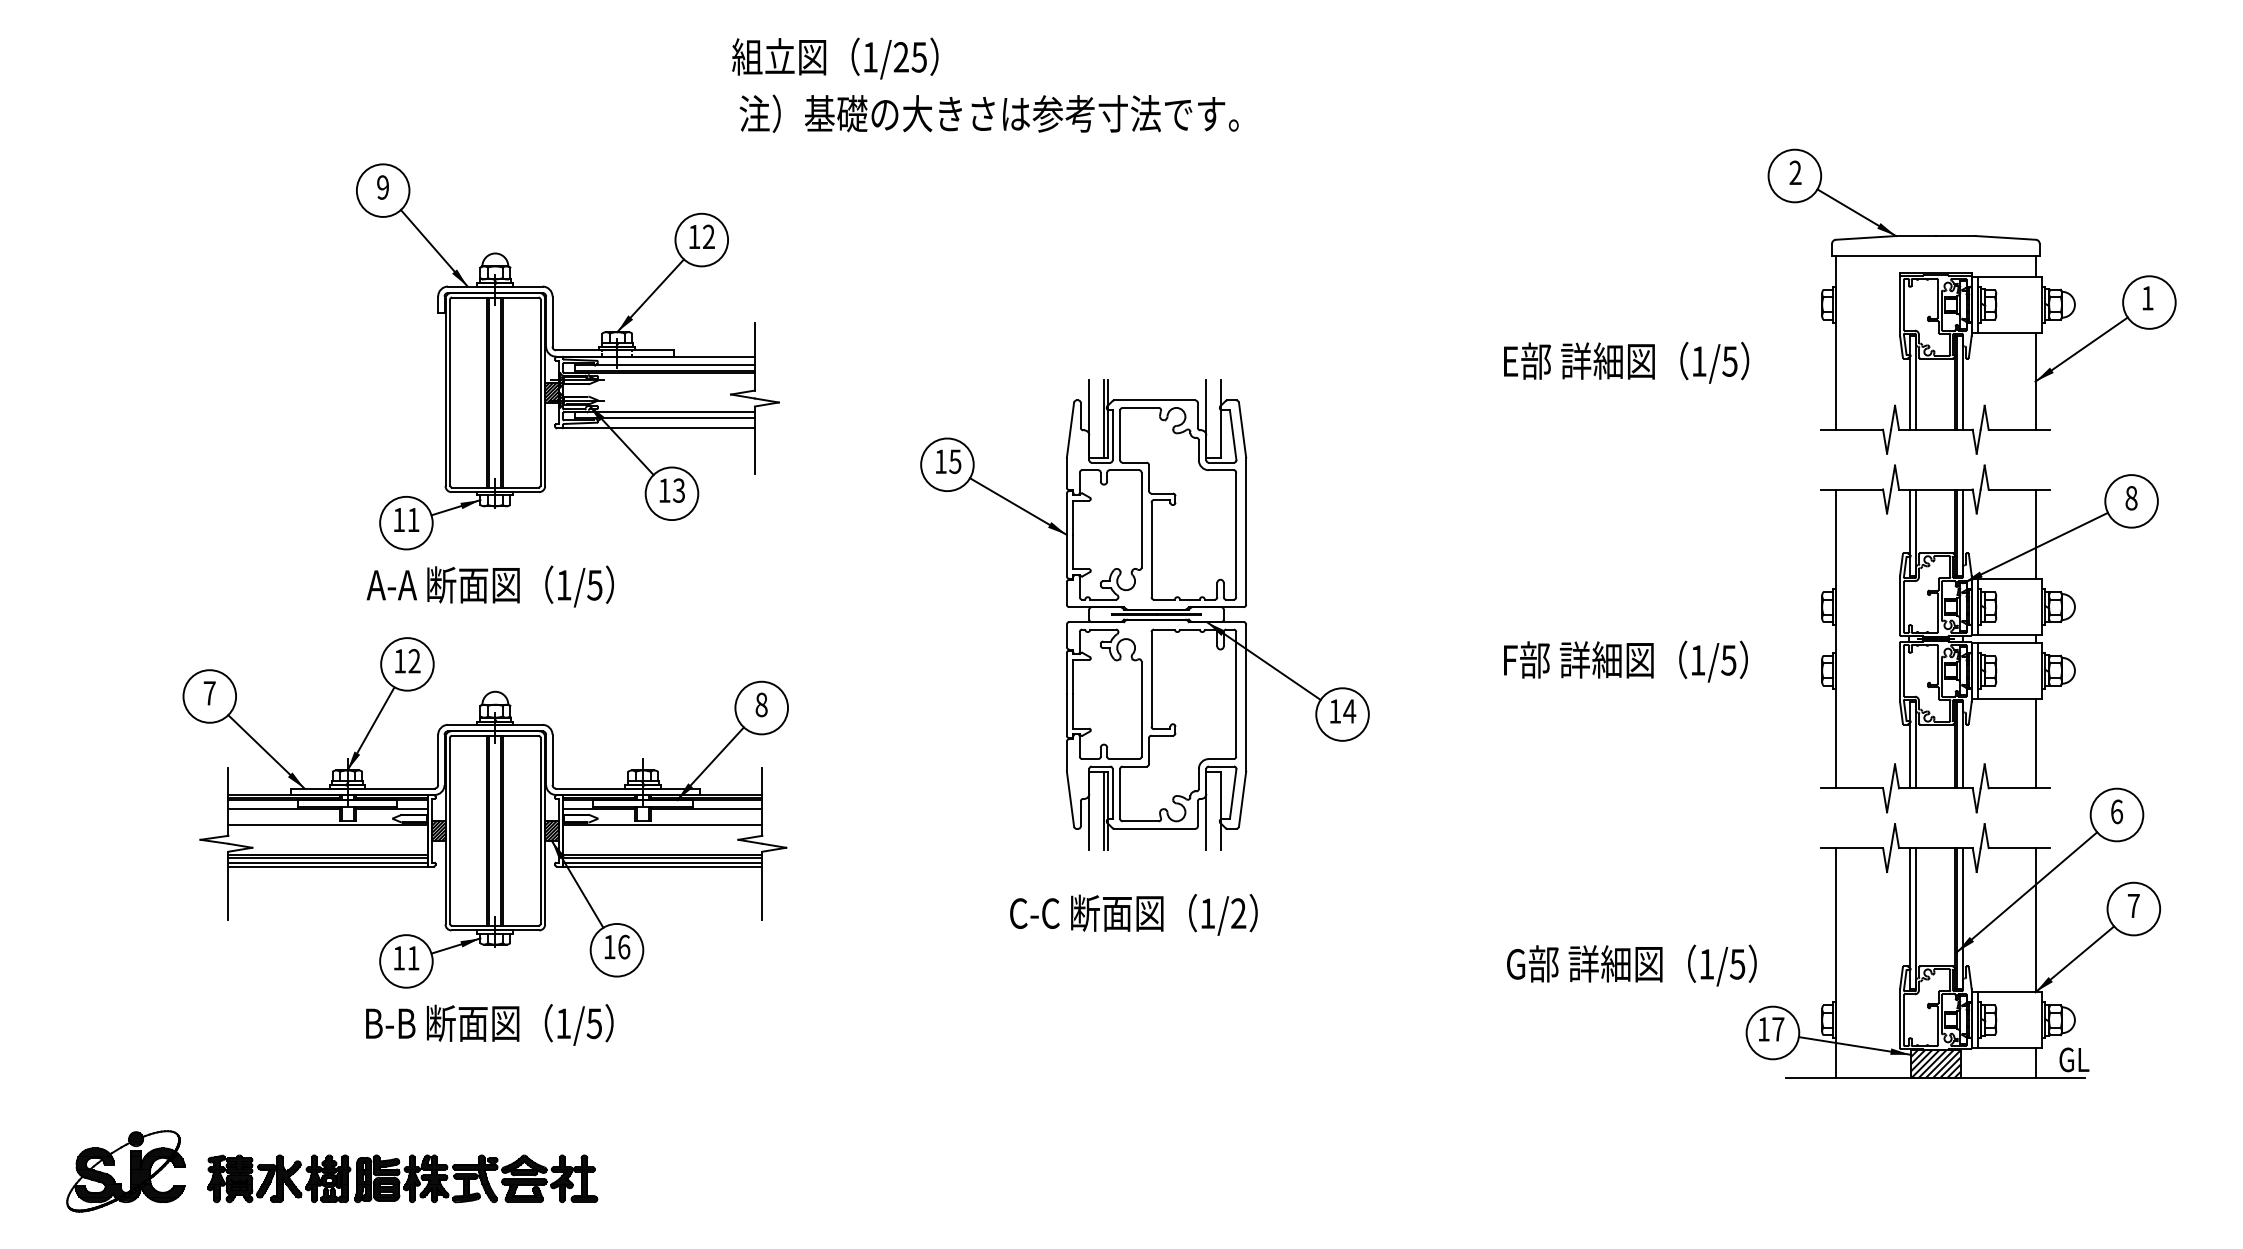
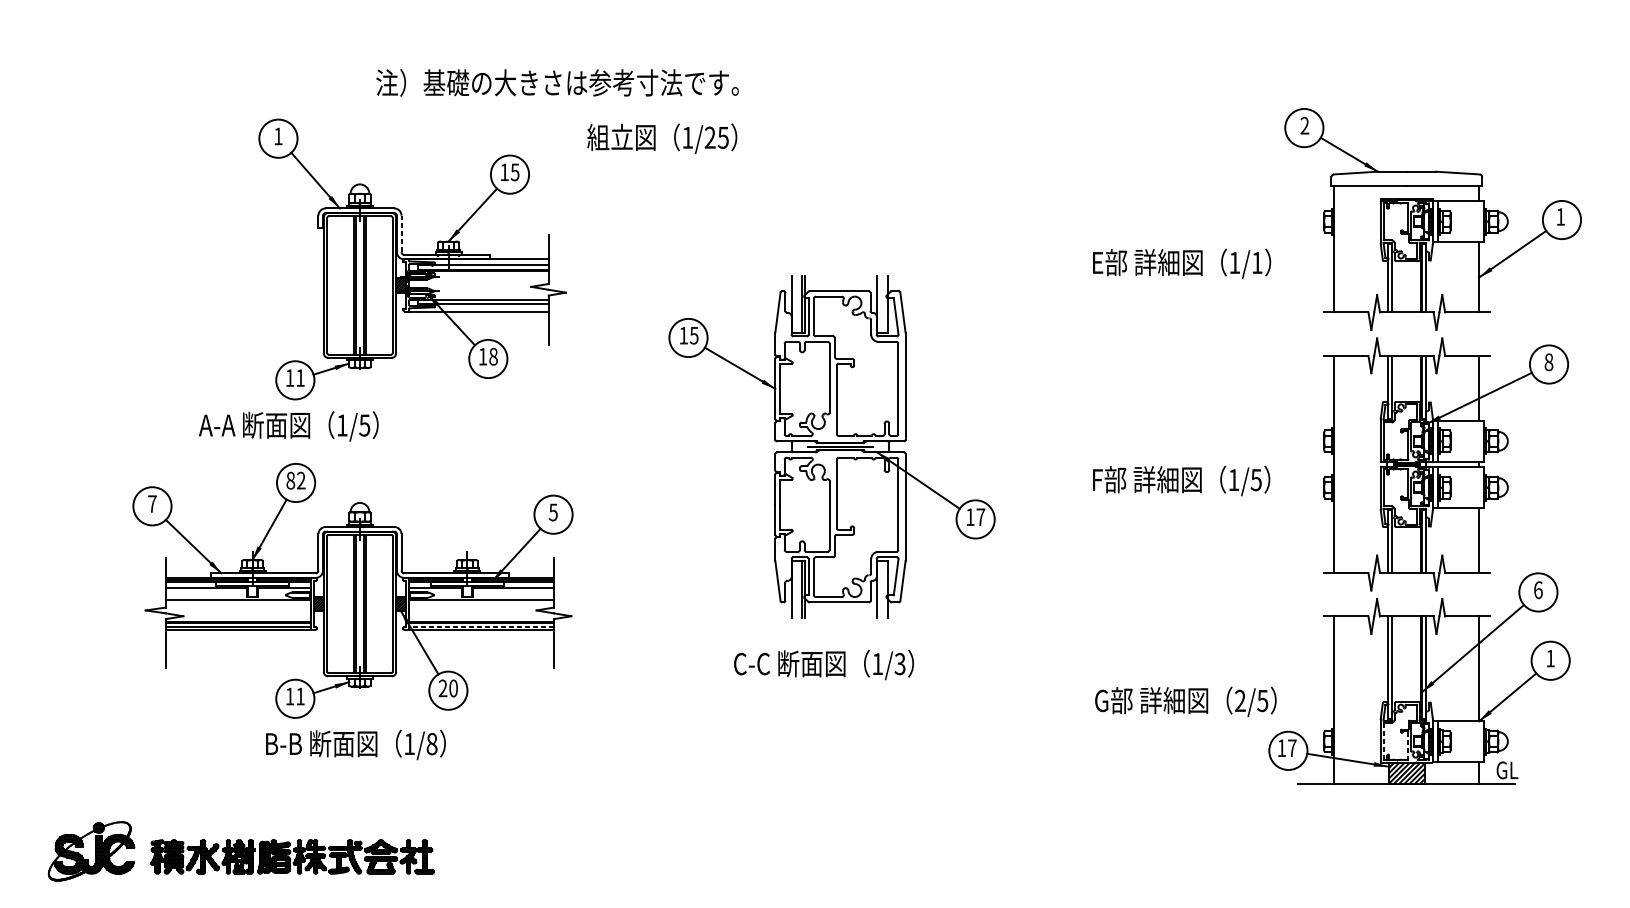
text: (835, 58) -> (662, 138), moved
text: (988, 113) -> (557, 82), moved
text: (382, 187) -> (277, 136), 9 -> 1
text: (708, 236) -> (514, 172), 12 -> 15
line: (552, 321) -> (401, 233), solid -> dashed
text: (1729, 361) -> (1256, 262), 1/5 -> 1/1
text: (679, 490) -> (493, 356), 13 -> 18
text: (489, 586) -> (288, 426), moved
text: (400, 661) -> (291, 480), 12 -> 82
text: (761, 704) -> (553, 512), 8 -> 5
text: (1349, 711) -> (980, 517), 14 -> 17
line: (662, 862) -> (481, 626), solid -> dashed
text: (2133, 905) -> (1550, 658), 7 -> 1
text: (1238, 913) -> (900, 664), 1/2 -> 1/3
text: (616, 946) -> (448, 687), 16 -> 20
text: (1706, 964) -> (1240, 701), 1/5 -> 2/5
line: (1904, 1020) -> (1384, 741), solid -> dashed
text: (594, 1023) -> (432, 743), 1/5 -> 1/8
line: (1937, 1026) -> (1407, 746), solid -> dashed

